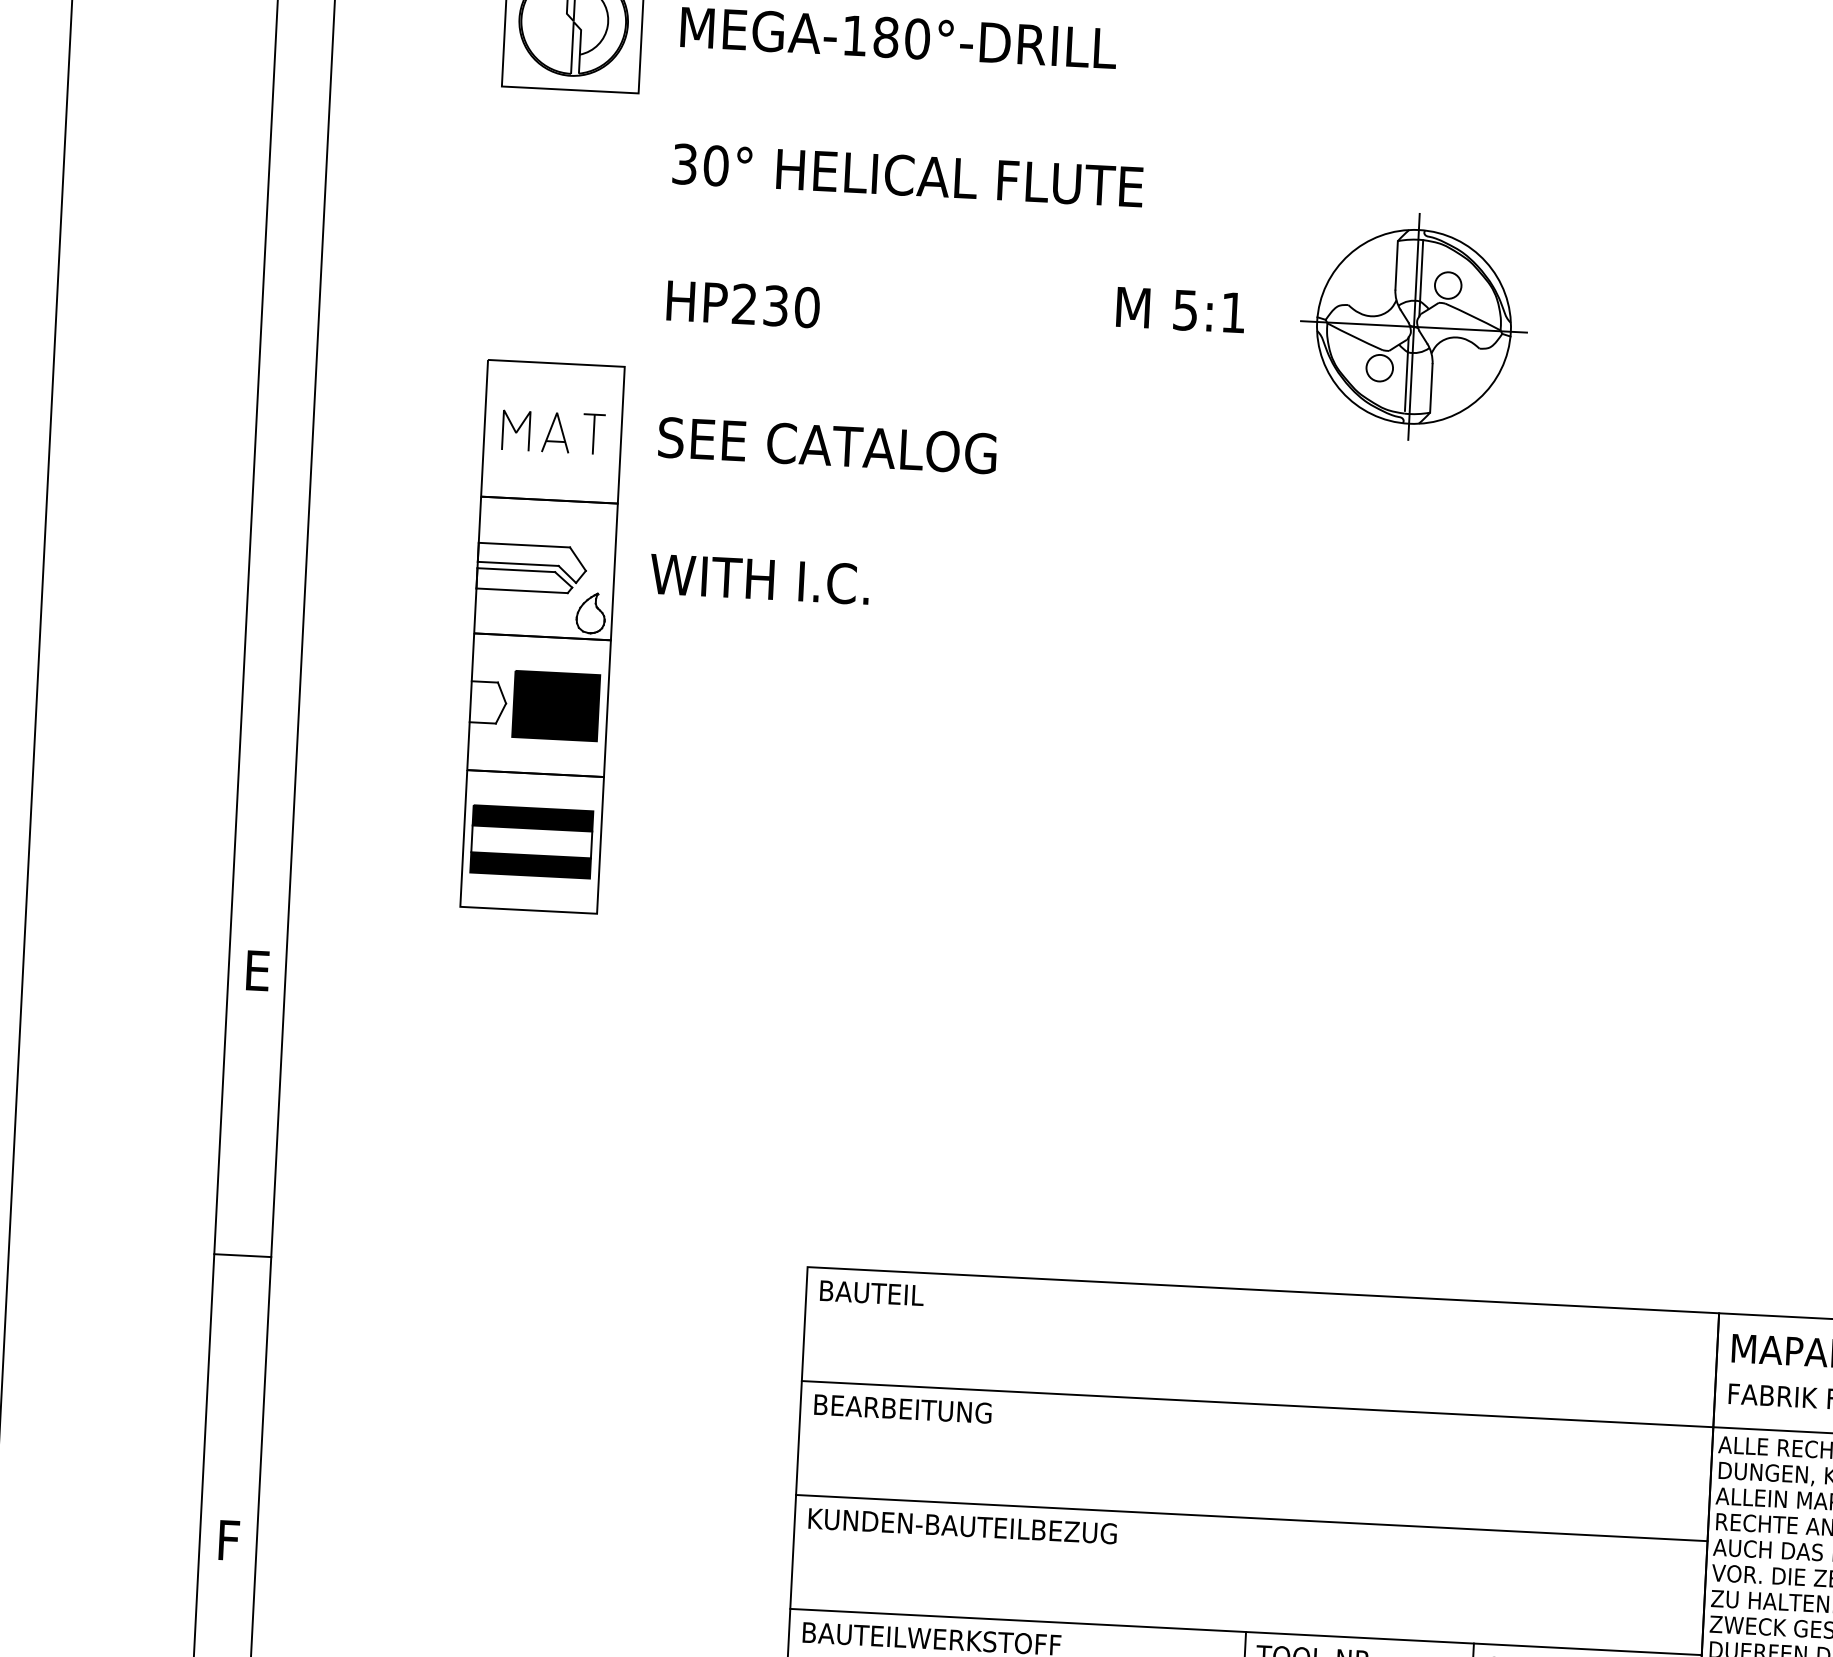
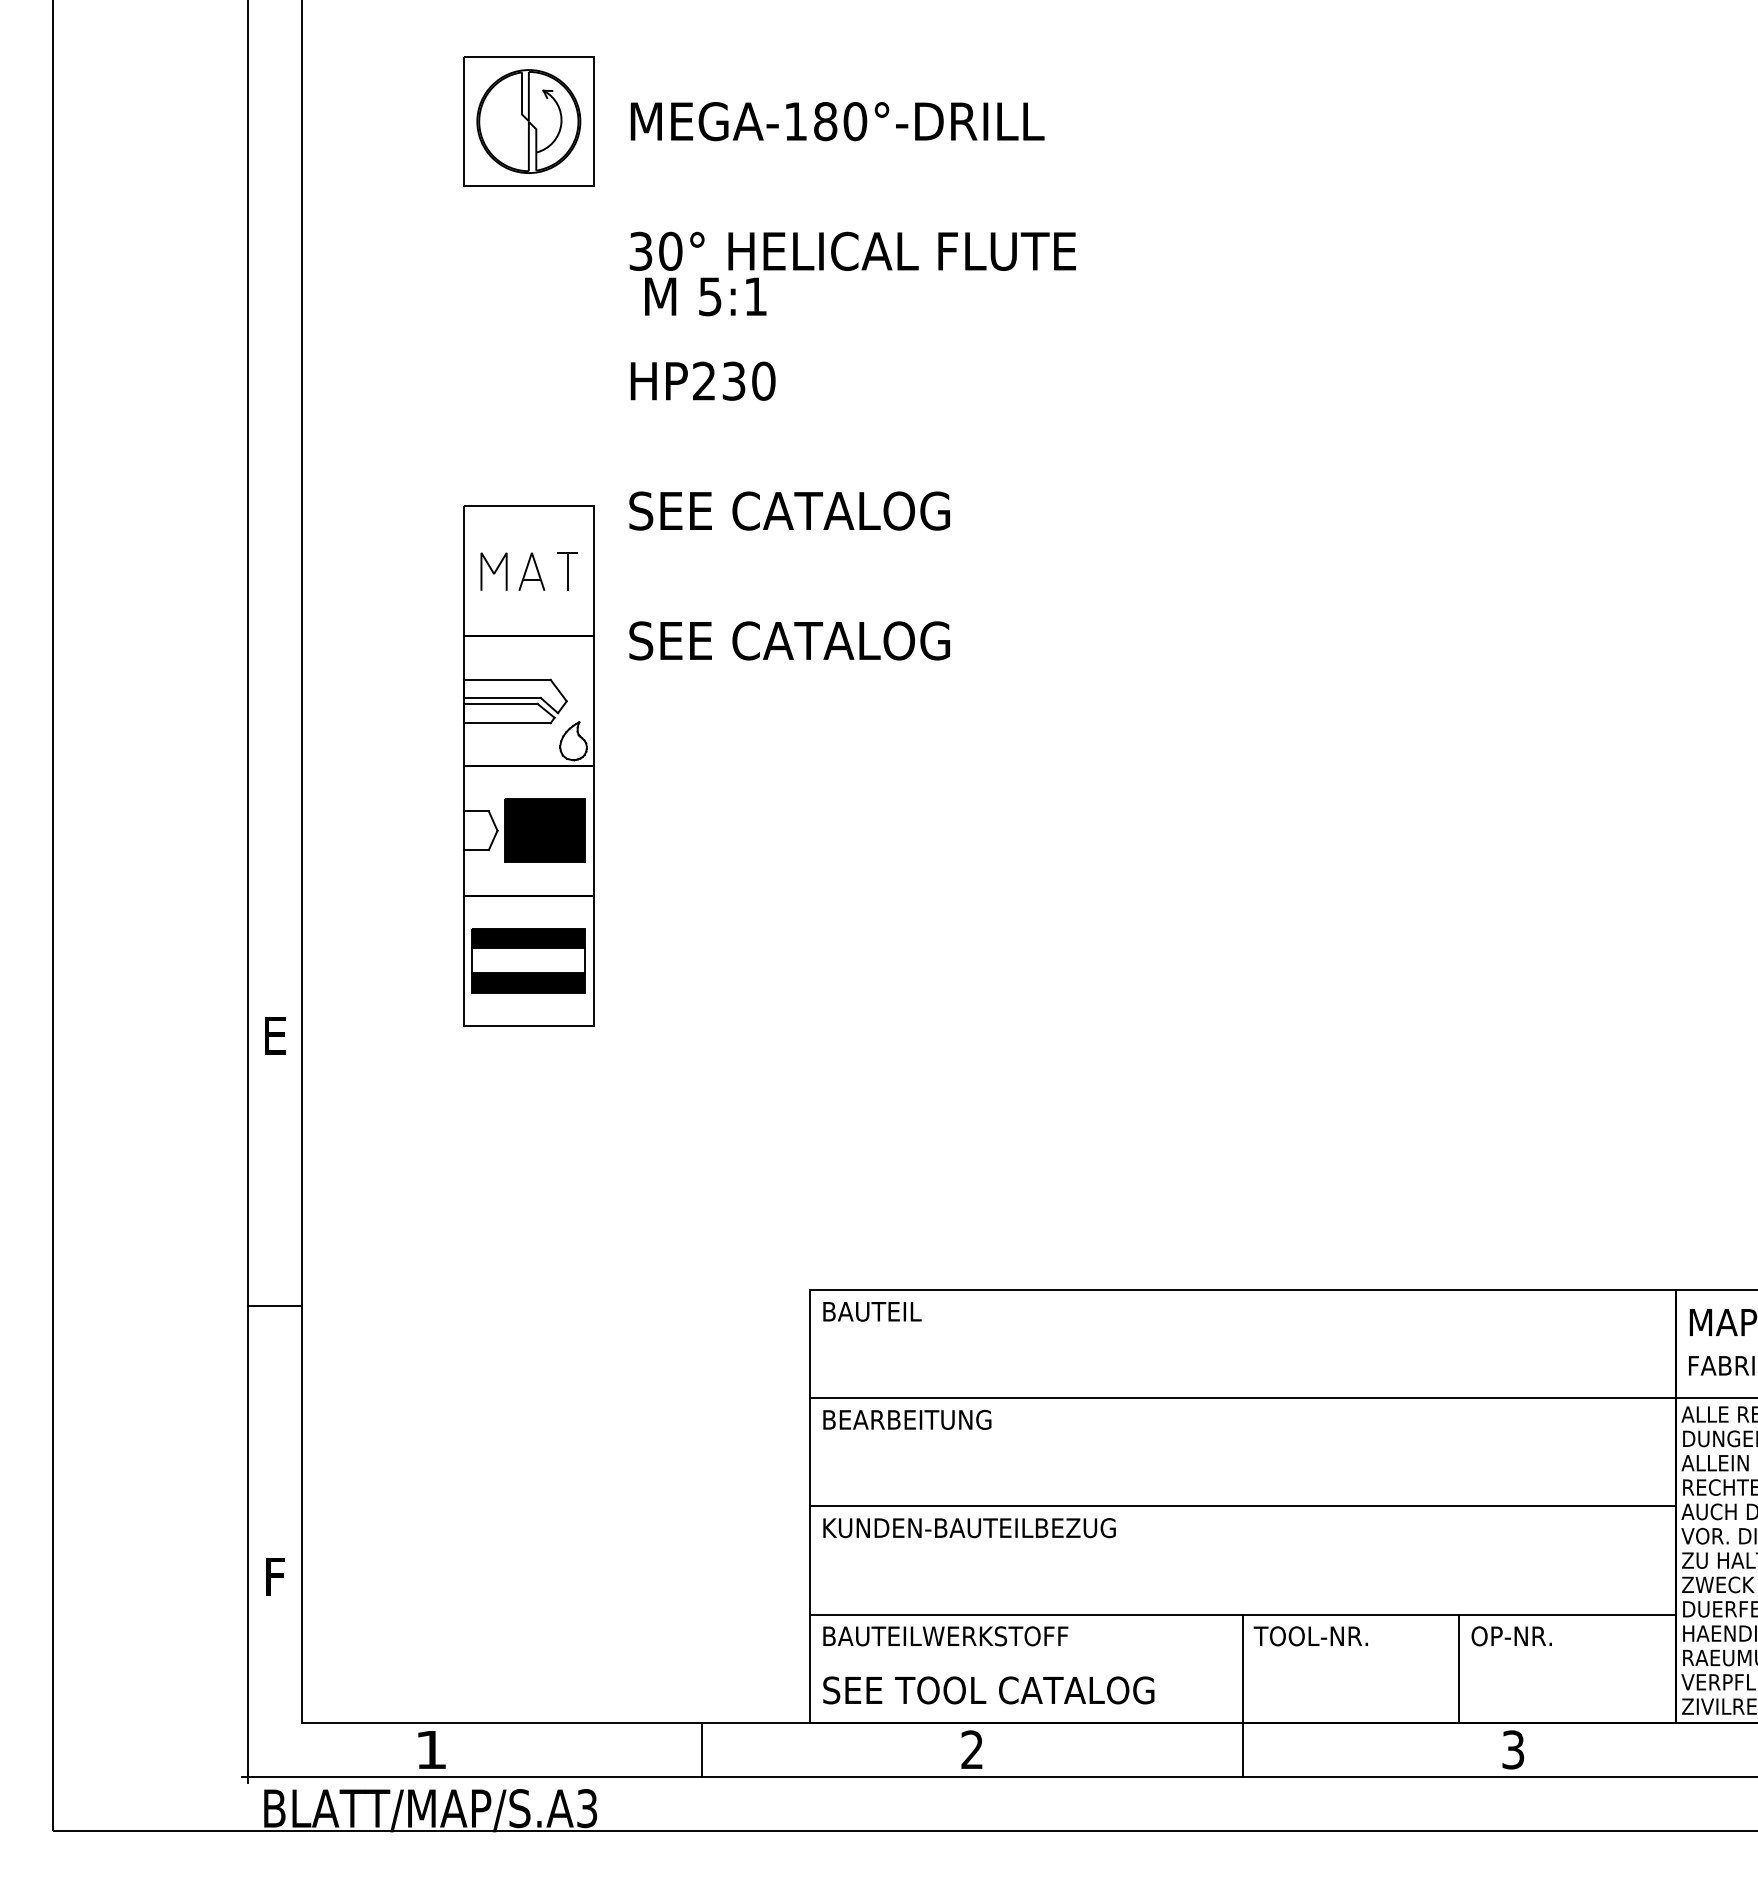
text: (1180, 309) -> (705, 296), moved
part: (1414, 326) -> (1339, 370), removed
text: (819, 581) -> (788, 640), WITH I.C. -> SEE CATALOG
part: (542, 636) -> (528, 765), moved

